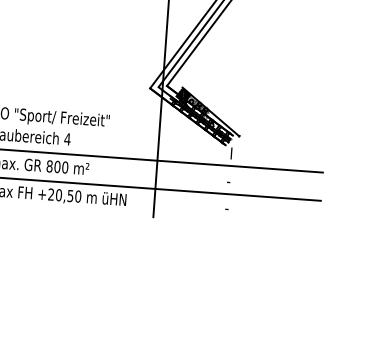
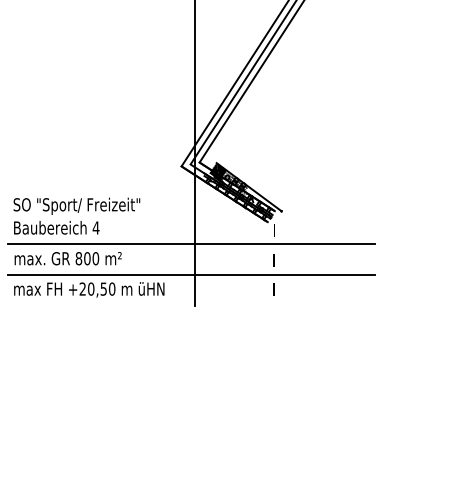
text: (228, 180) -> (273, 260), - -> I
text: (226, 207) -> (273, 289), - -> I

